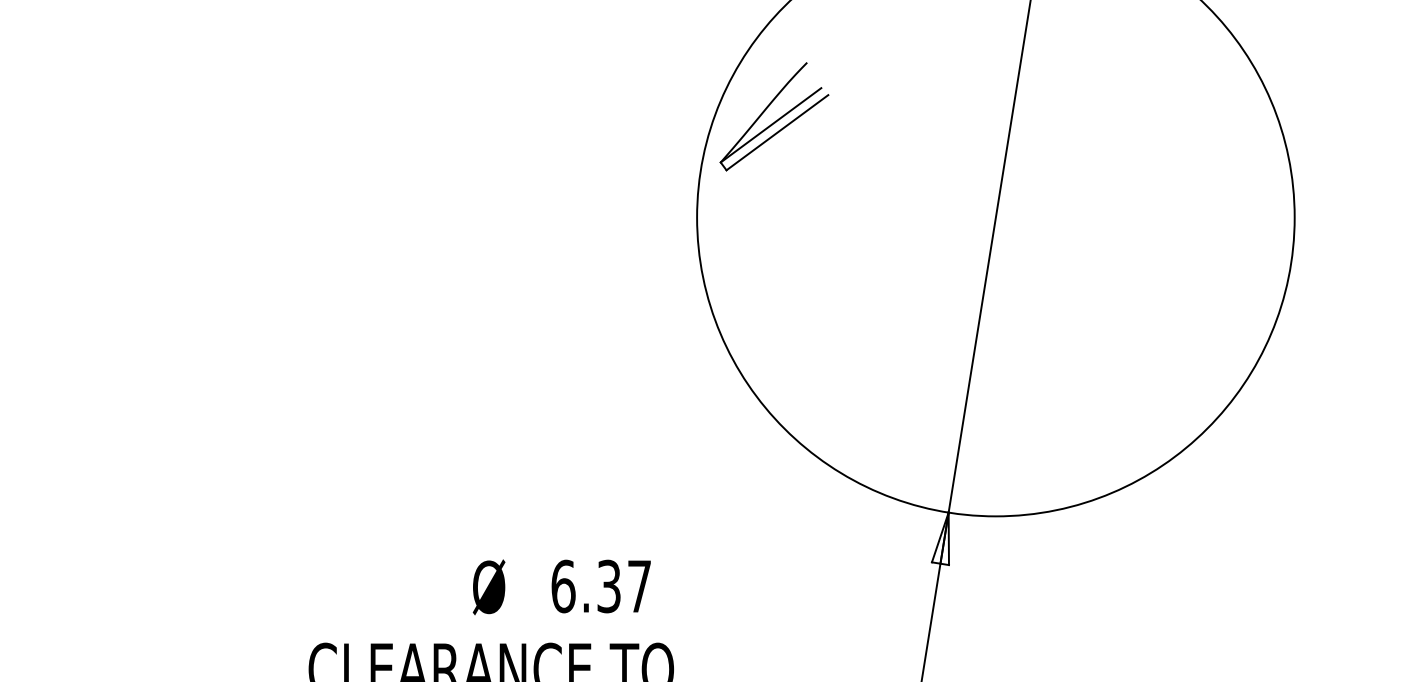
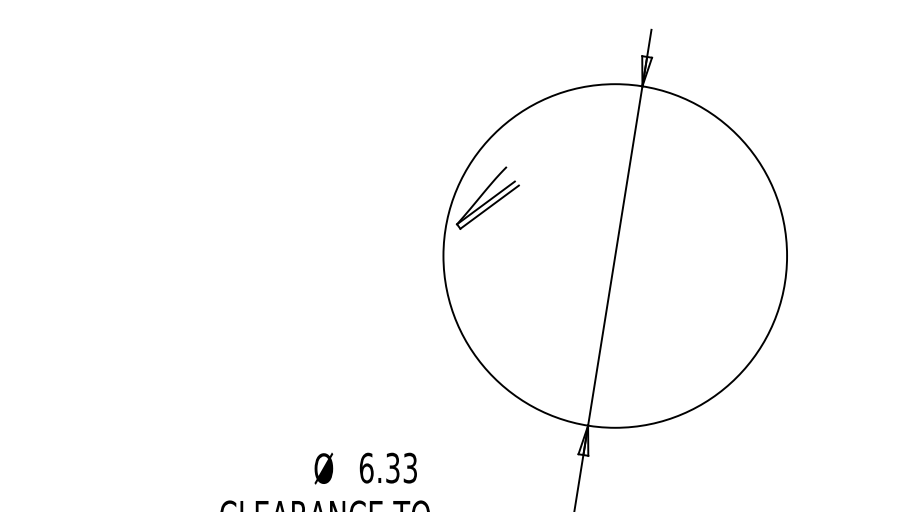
text: (638, 585) -> (409, 467), 6.37 -> 6.33

